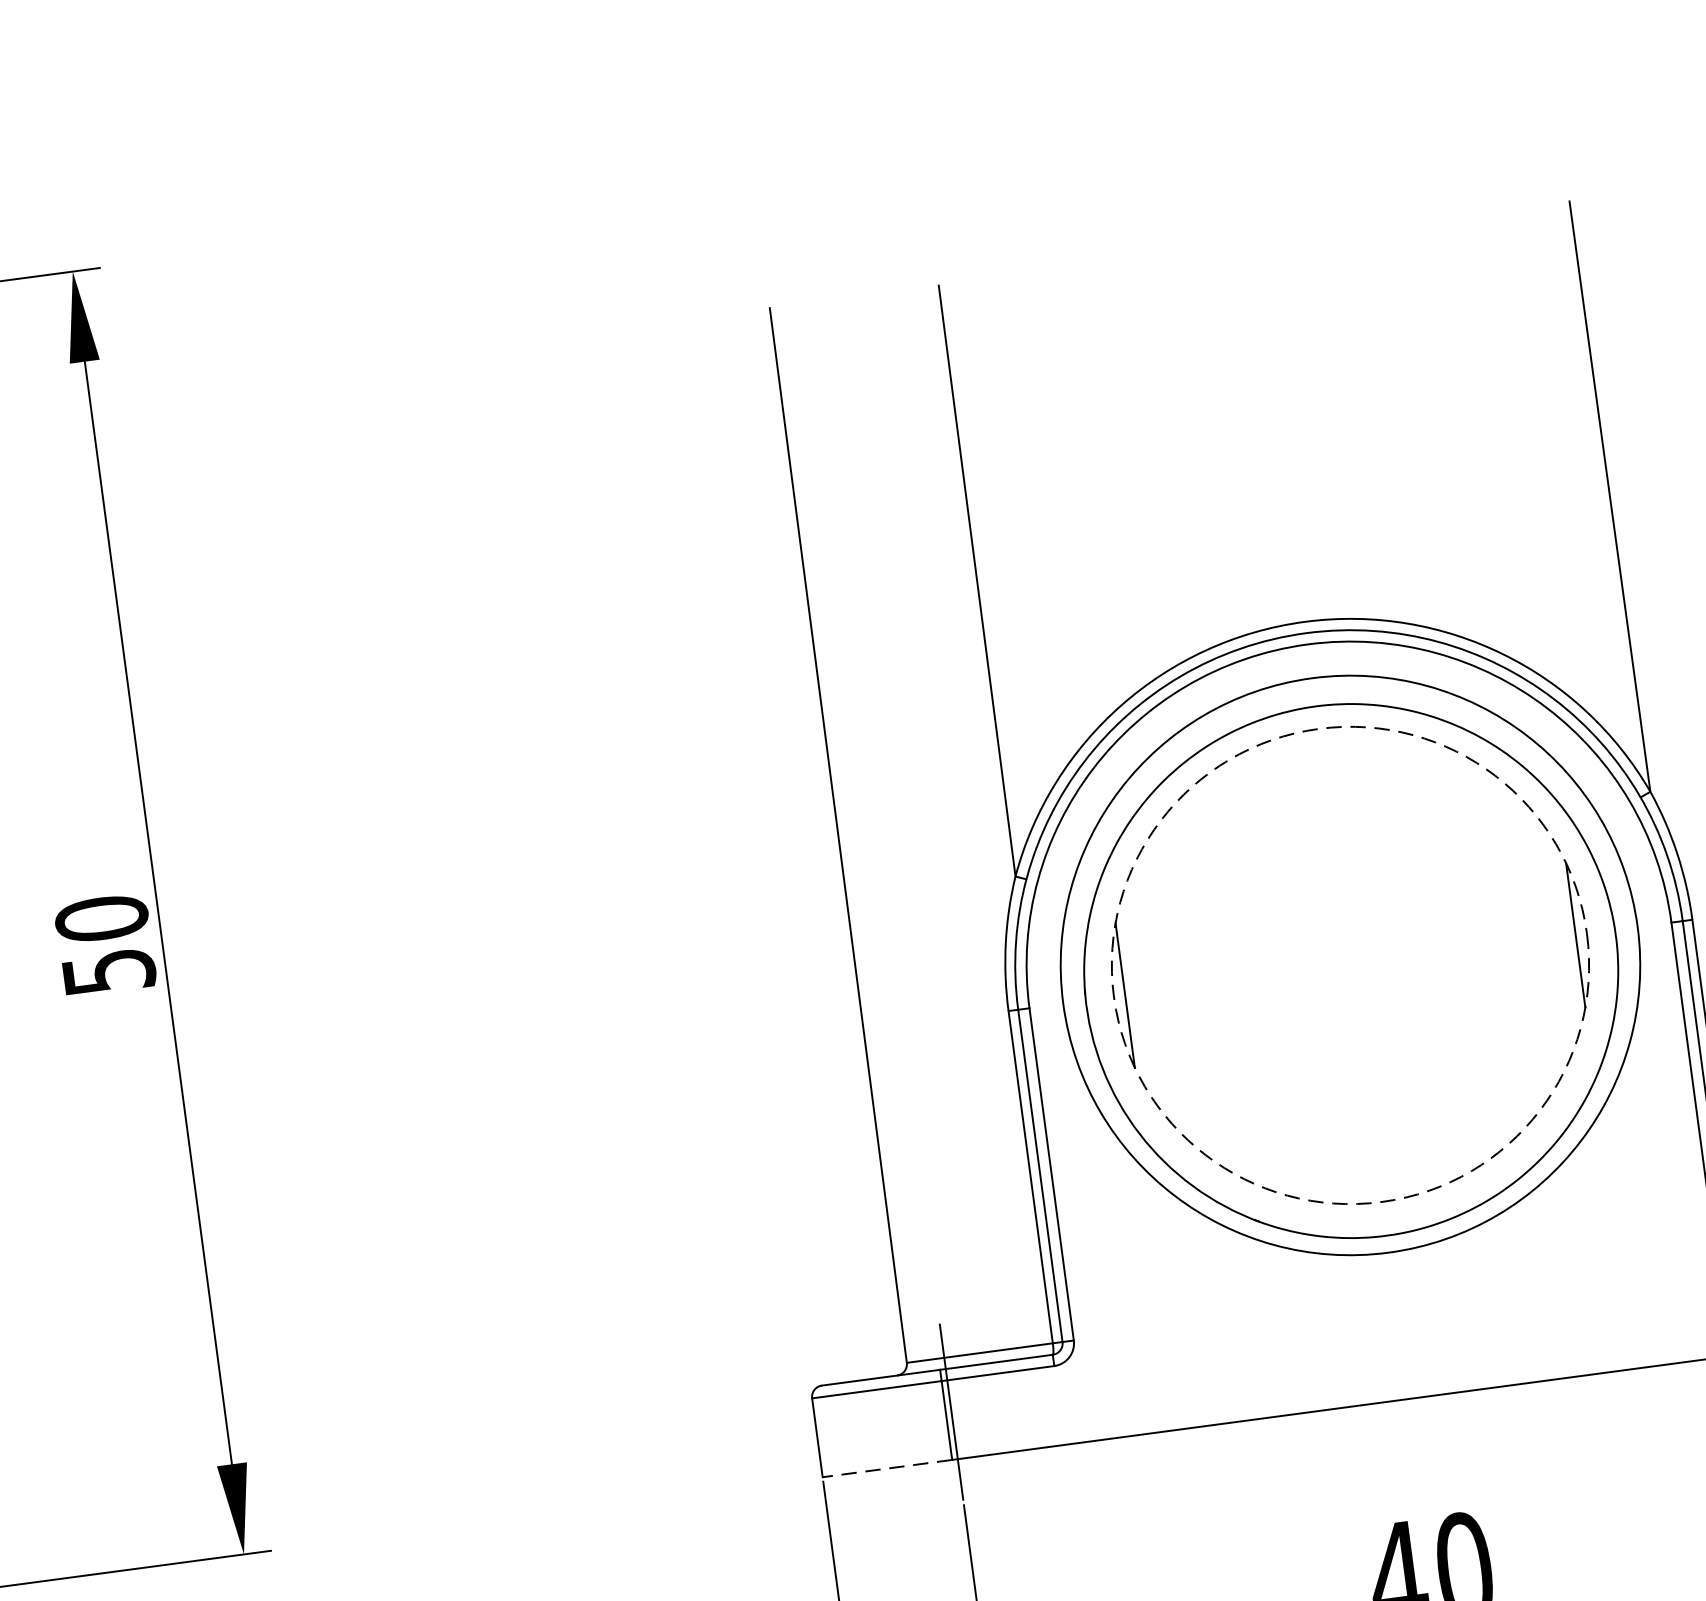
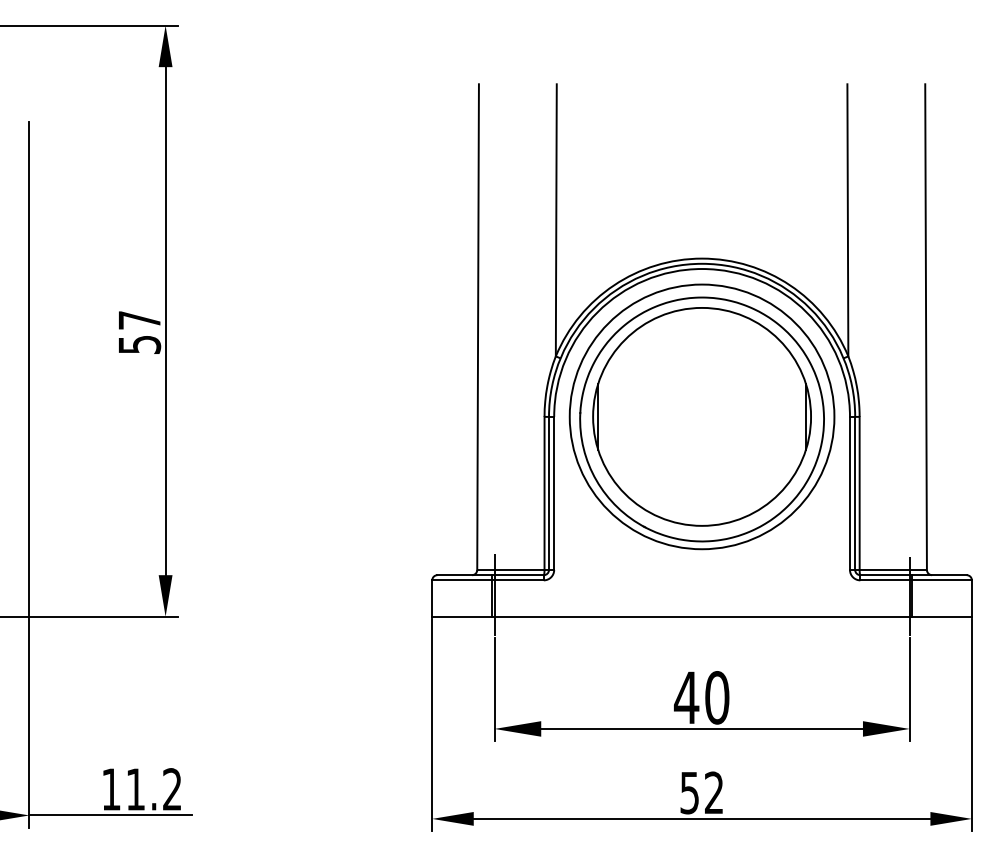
text: (101, 916) -> (139, 319), 50 -> 57
circle: (1351, 964) -> (702, 416), dashed -> solid
line: (888, 1468) -> (462, 616), dashed -> solid

